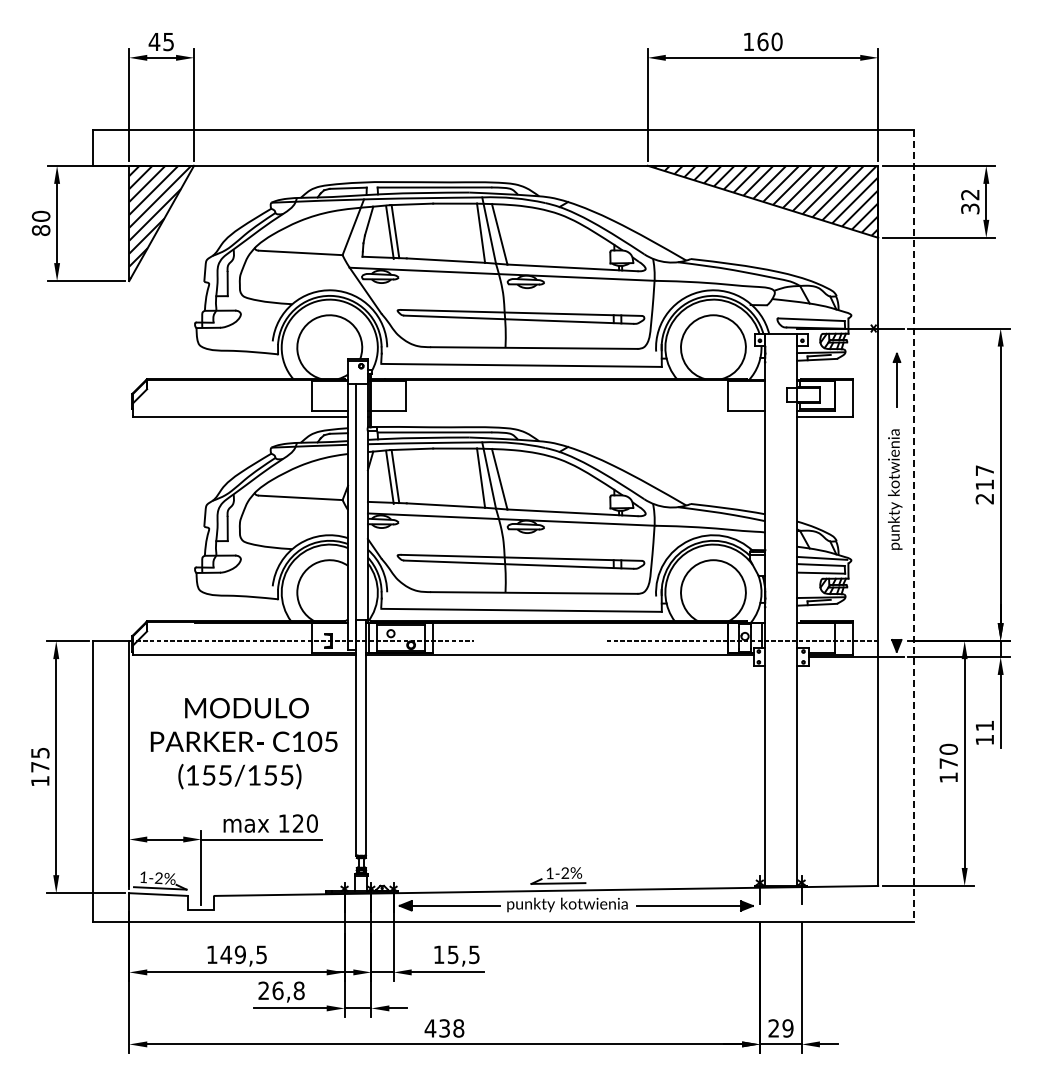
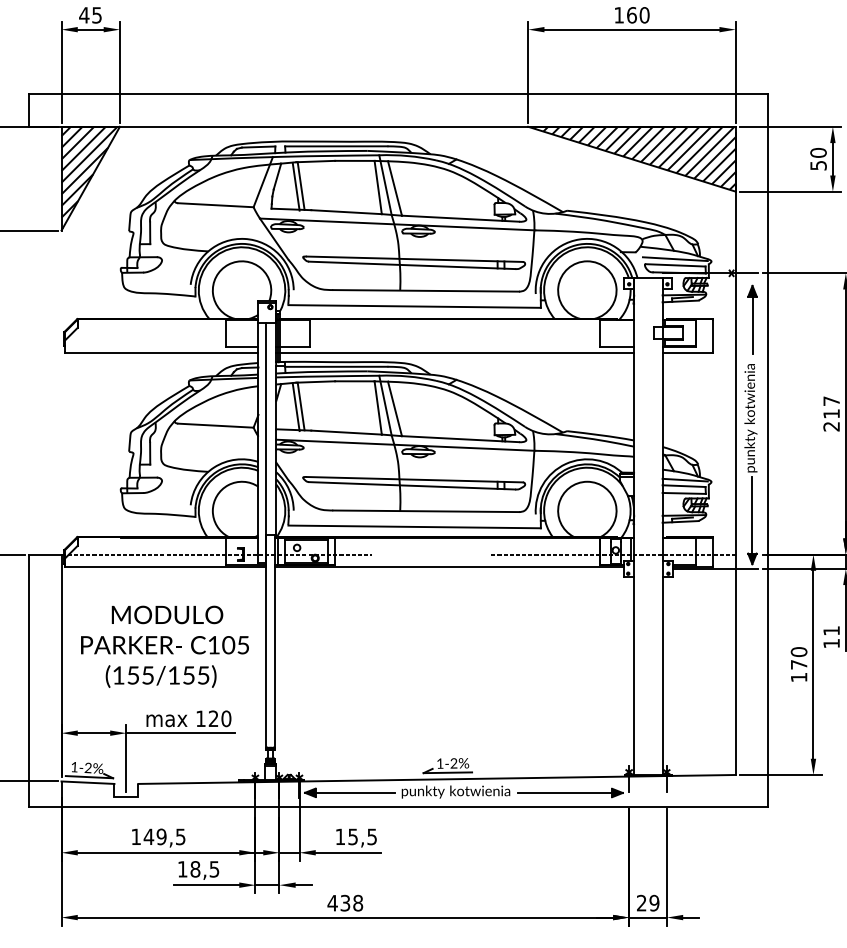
text: (970, 201) -> (818, 158), 32 -> 50
line: (811, 312) -> (675, 258), added
part: (896, 379) -> (752, 319), size x1.43
line: (568, 417) -> (456, 353), added
line: (914, 526) -> (768, 451), dashed -> solid
line: (896, 597) -> (752, 515), added
text: (281, 990) -> (198, 869), 26,8 -> 18,5

